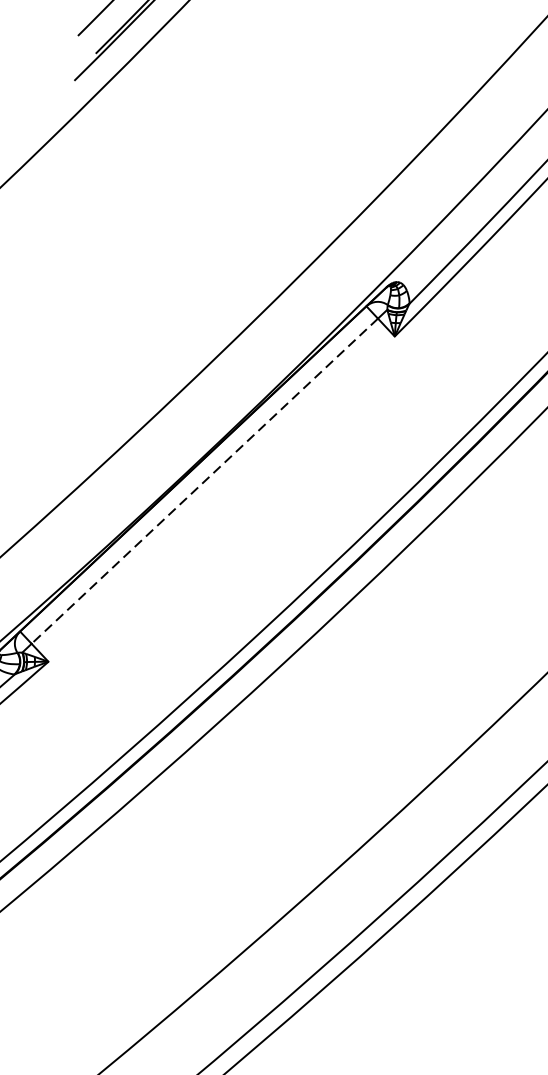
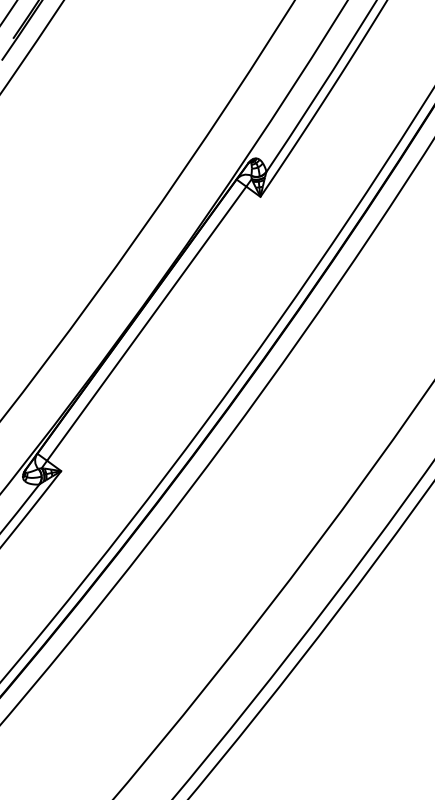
line: (204, 482) -> (146, 324), dashed -> solid

